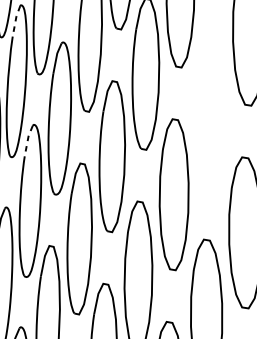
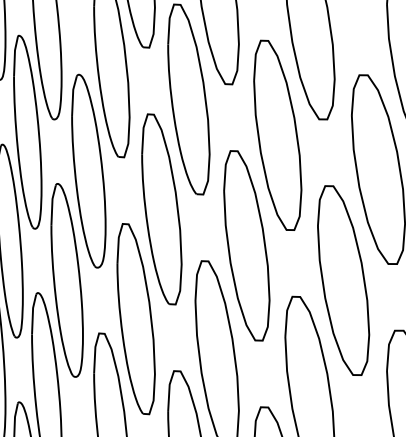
line: (15, 20) -> (14, 56), dashed -> solid
part: (210, 111) -> (277, 134), added
line: (27, 140) -> (52, 204), dashed -> solid

